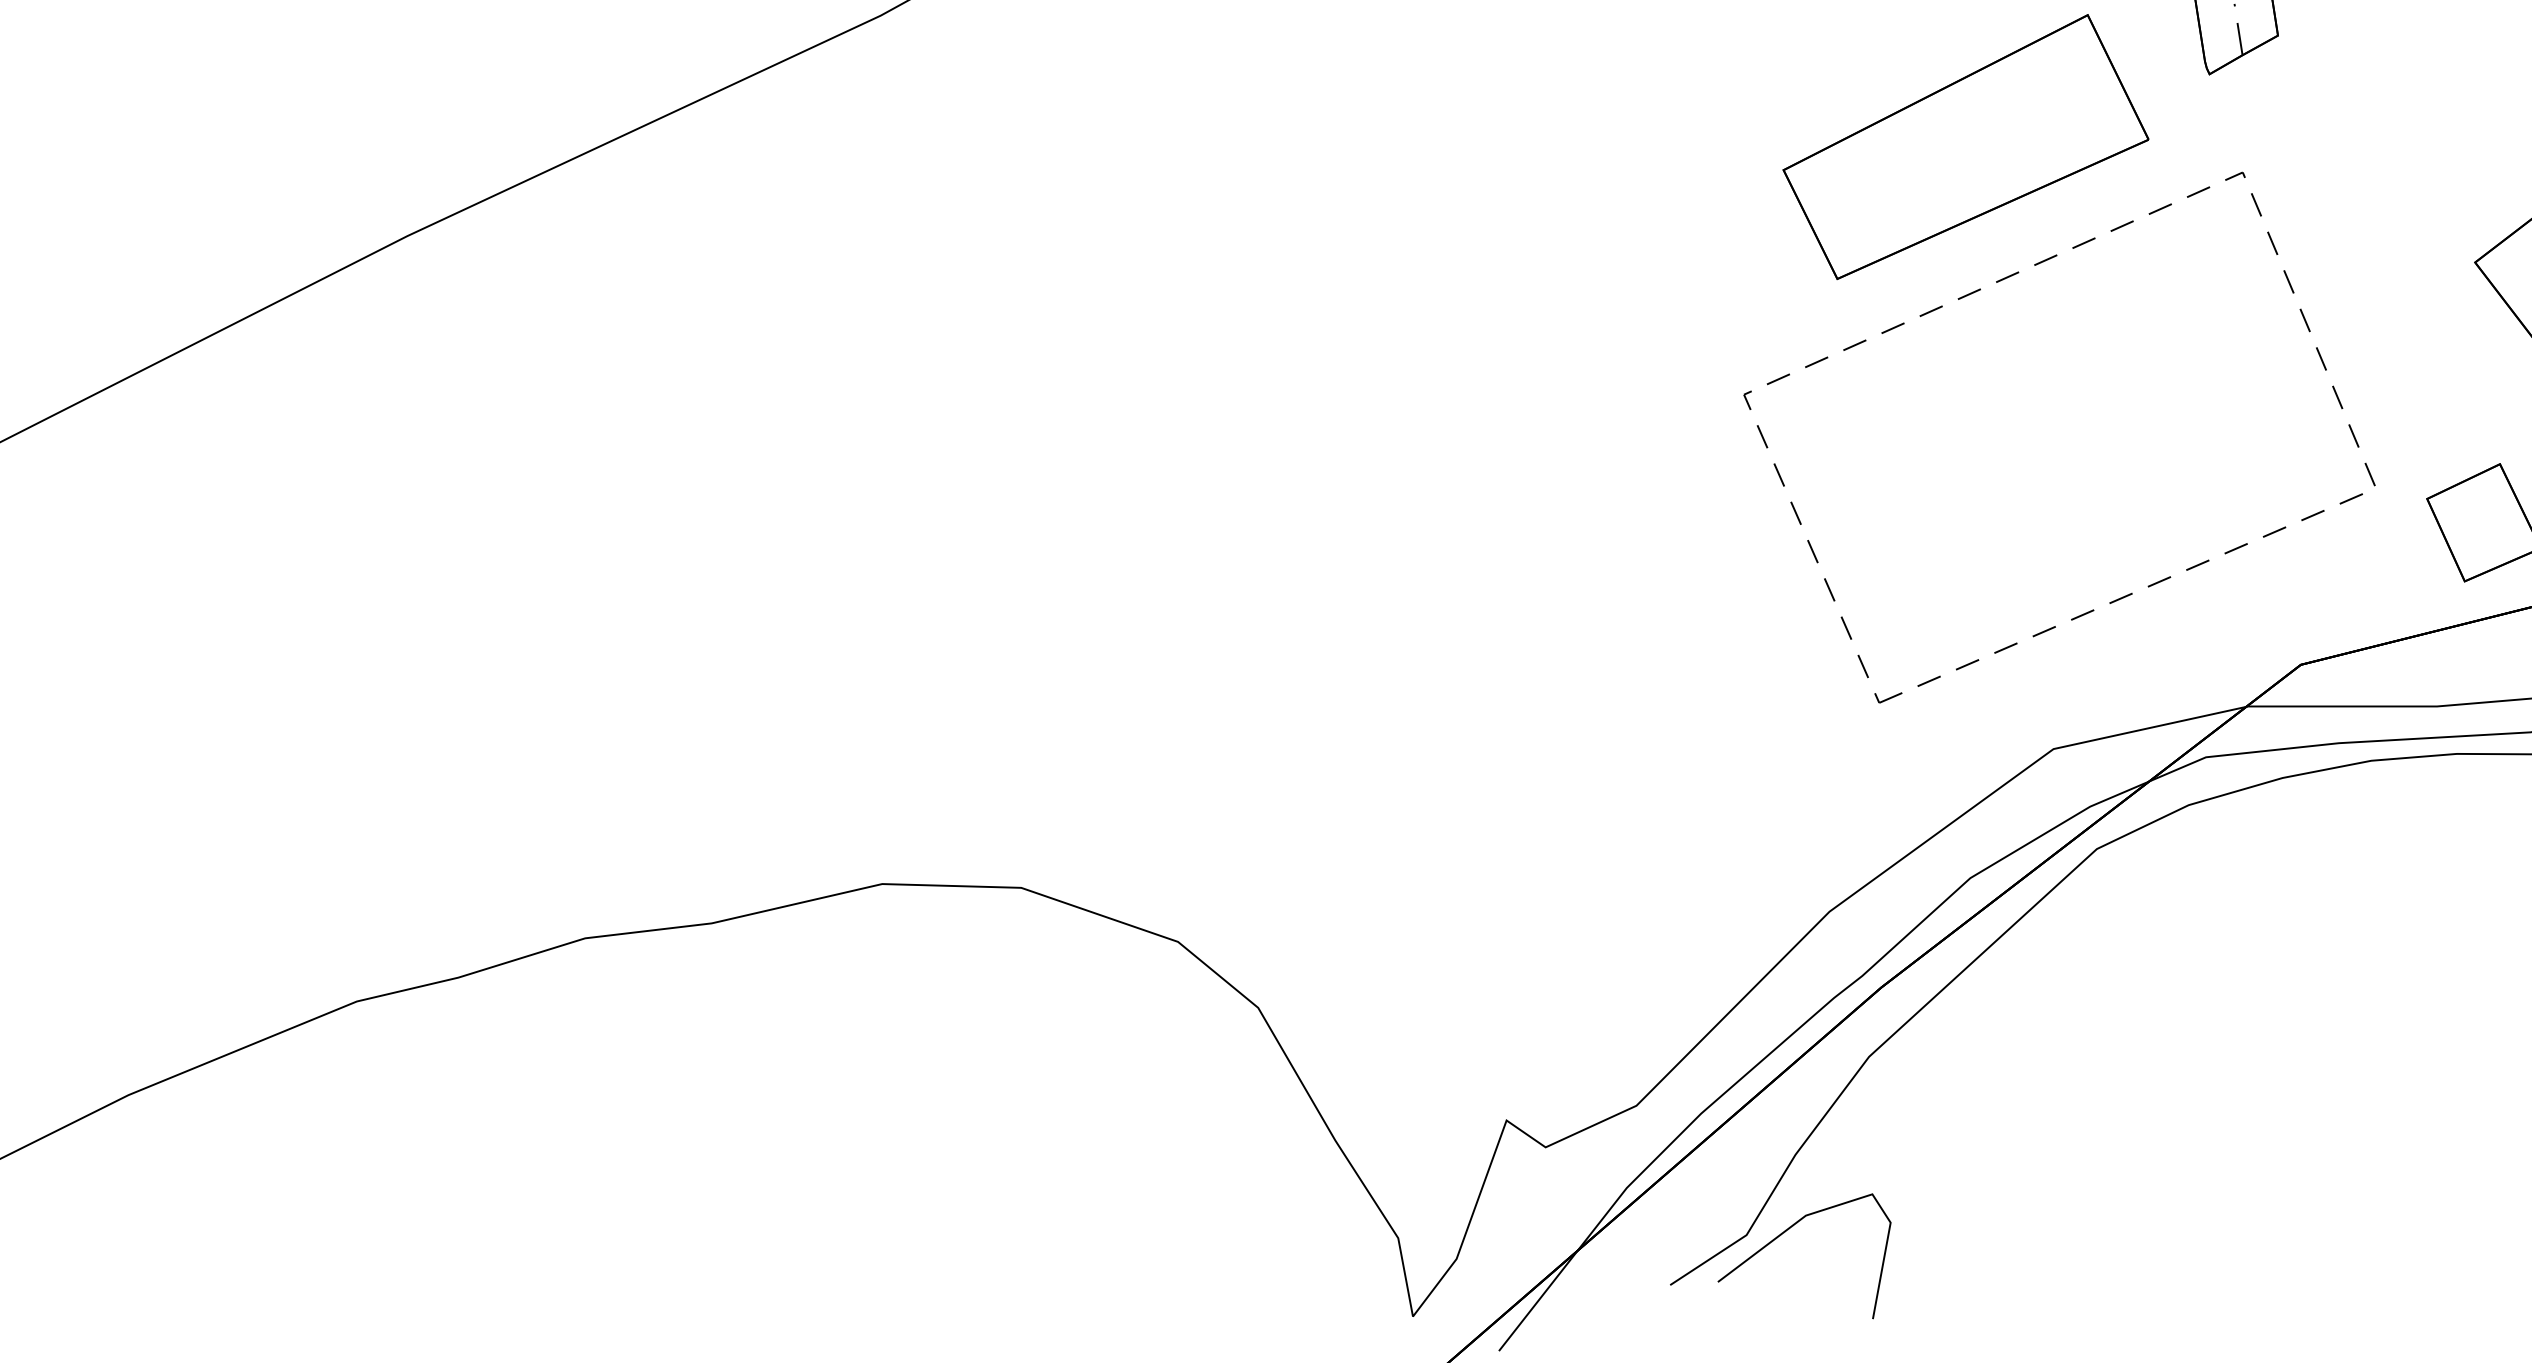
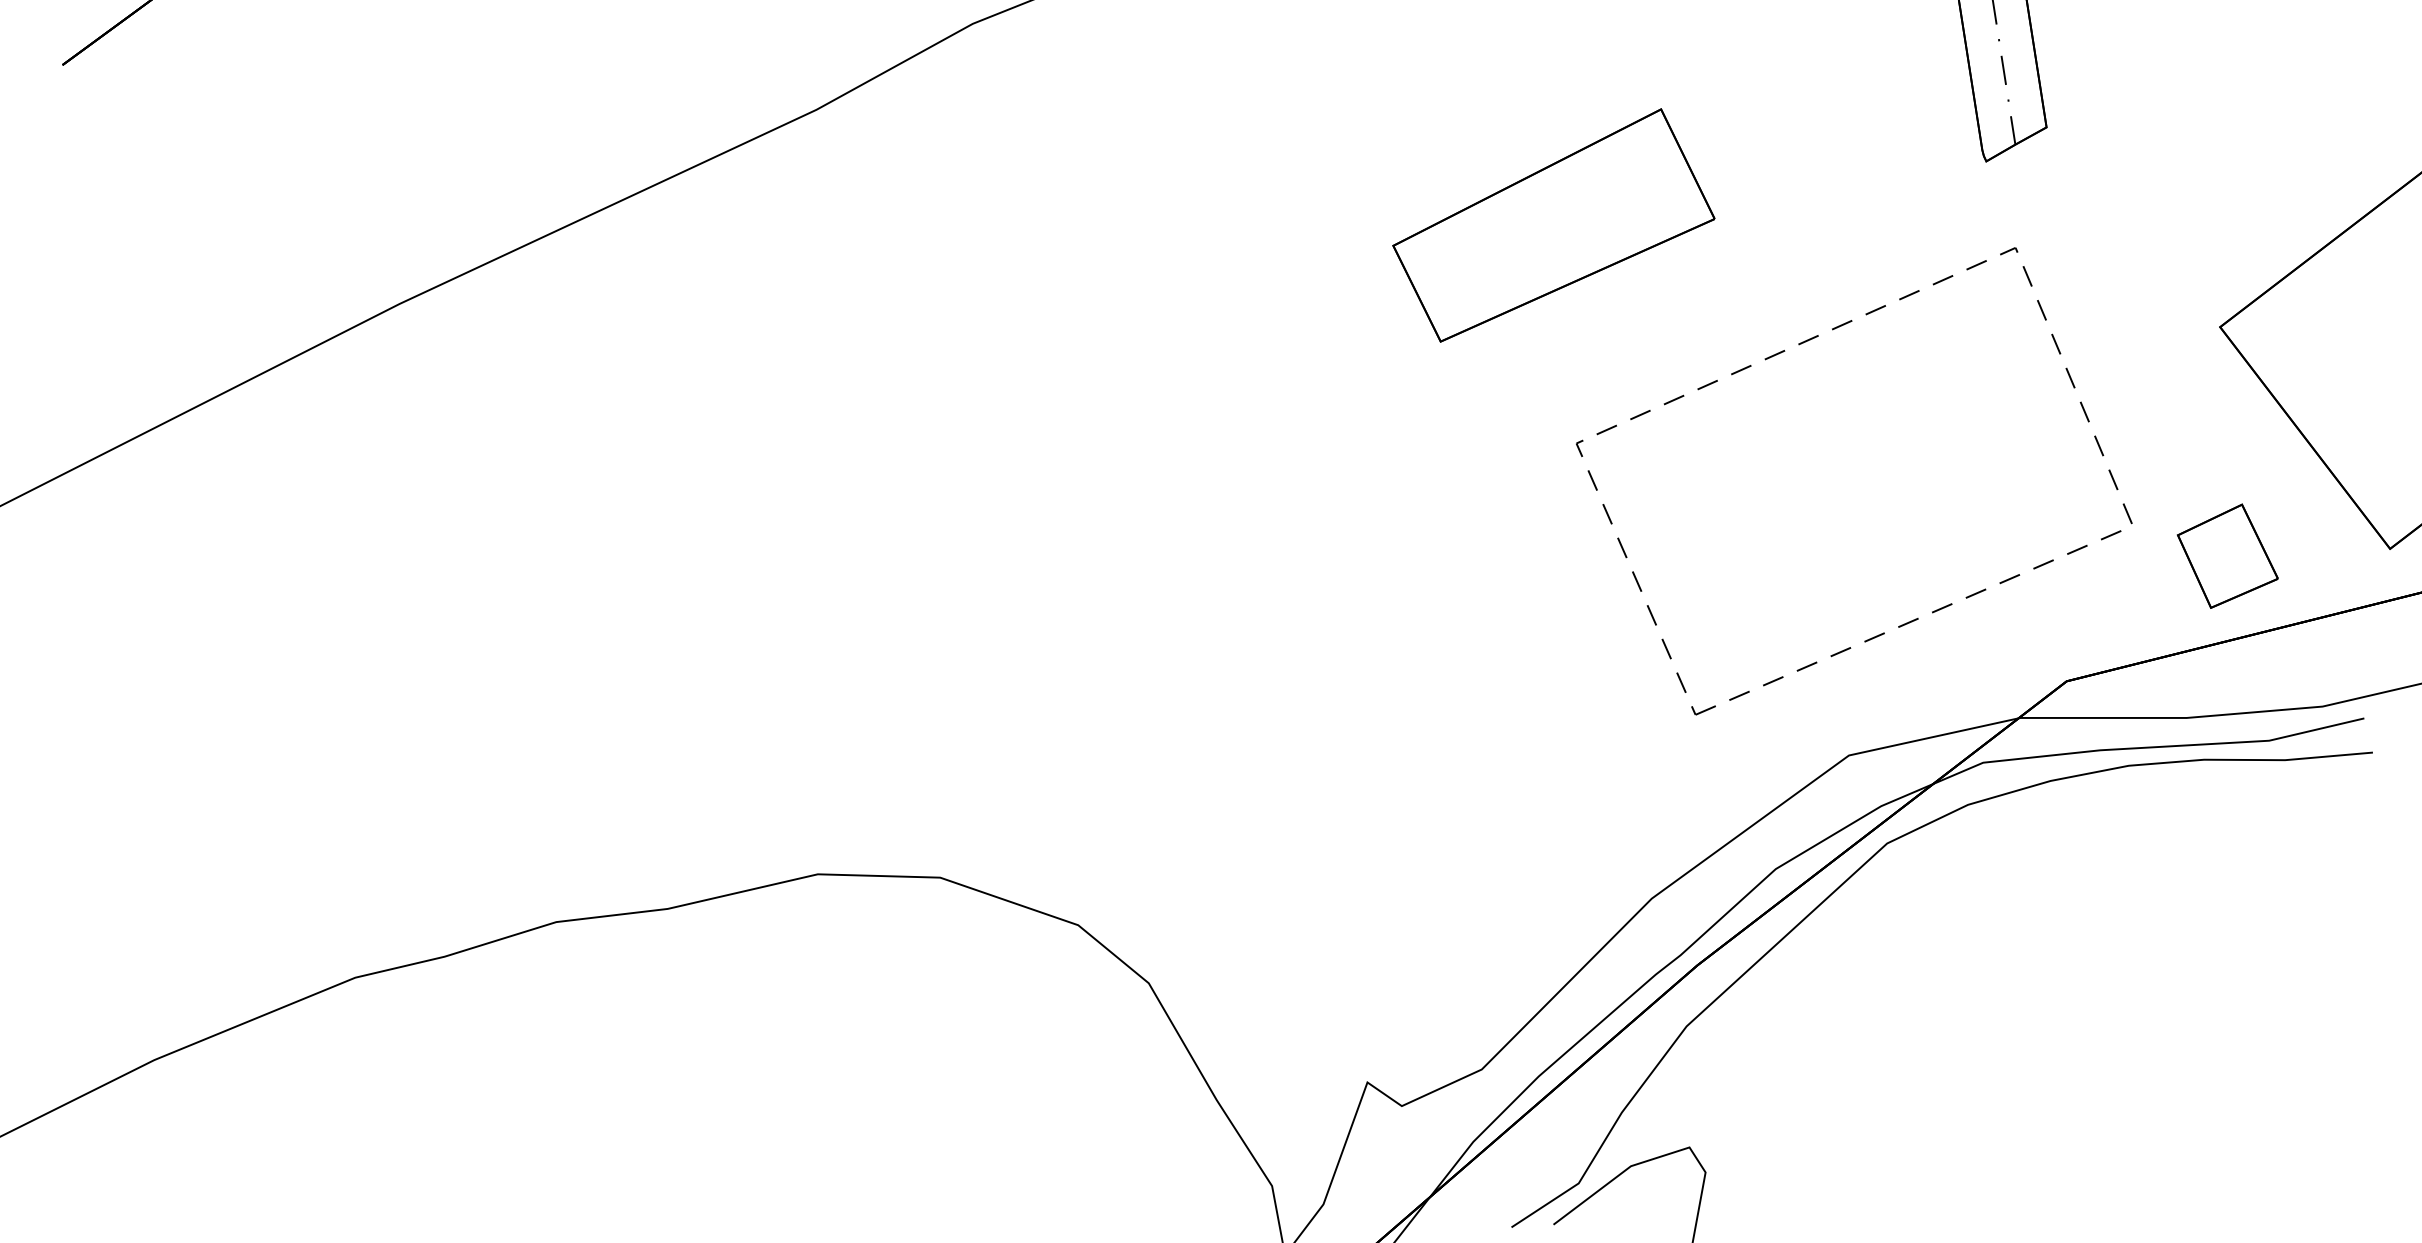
part: (1965, 147) -> (1553, 225), moved

